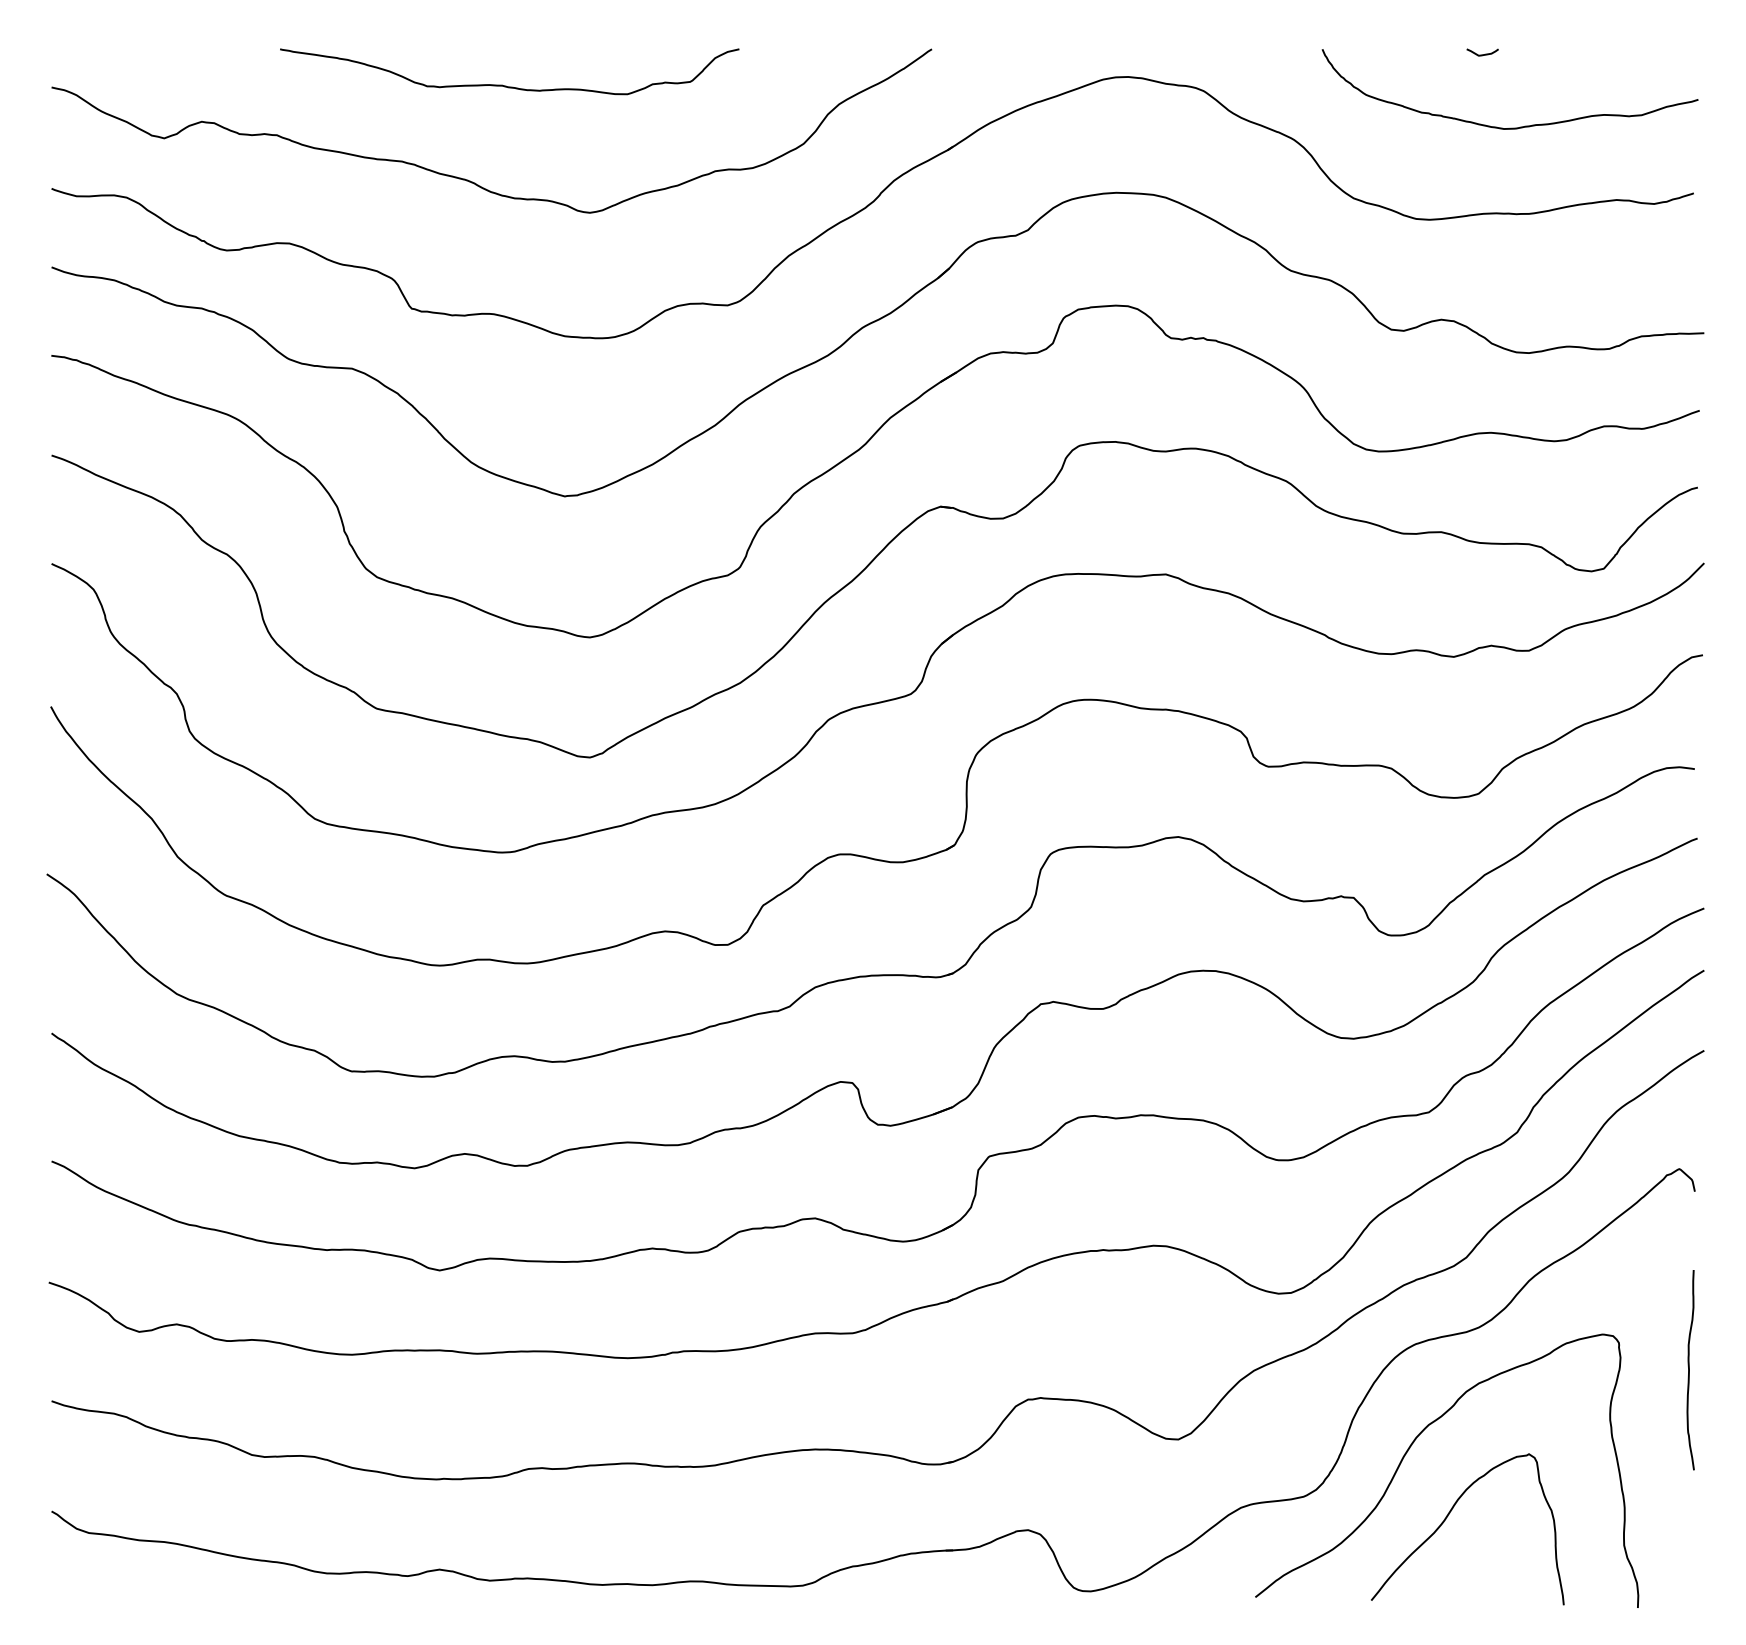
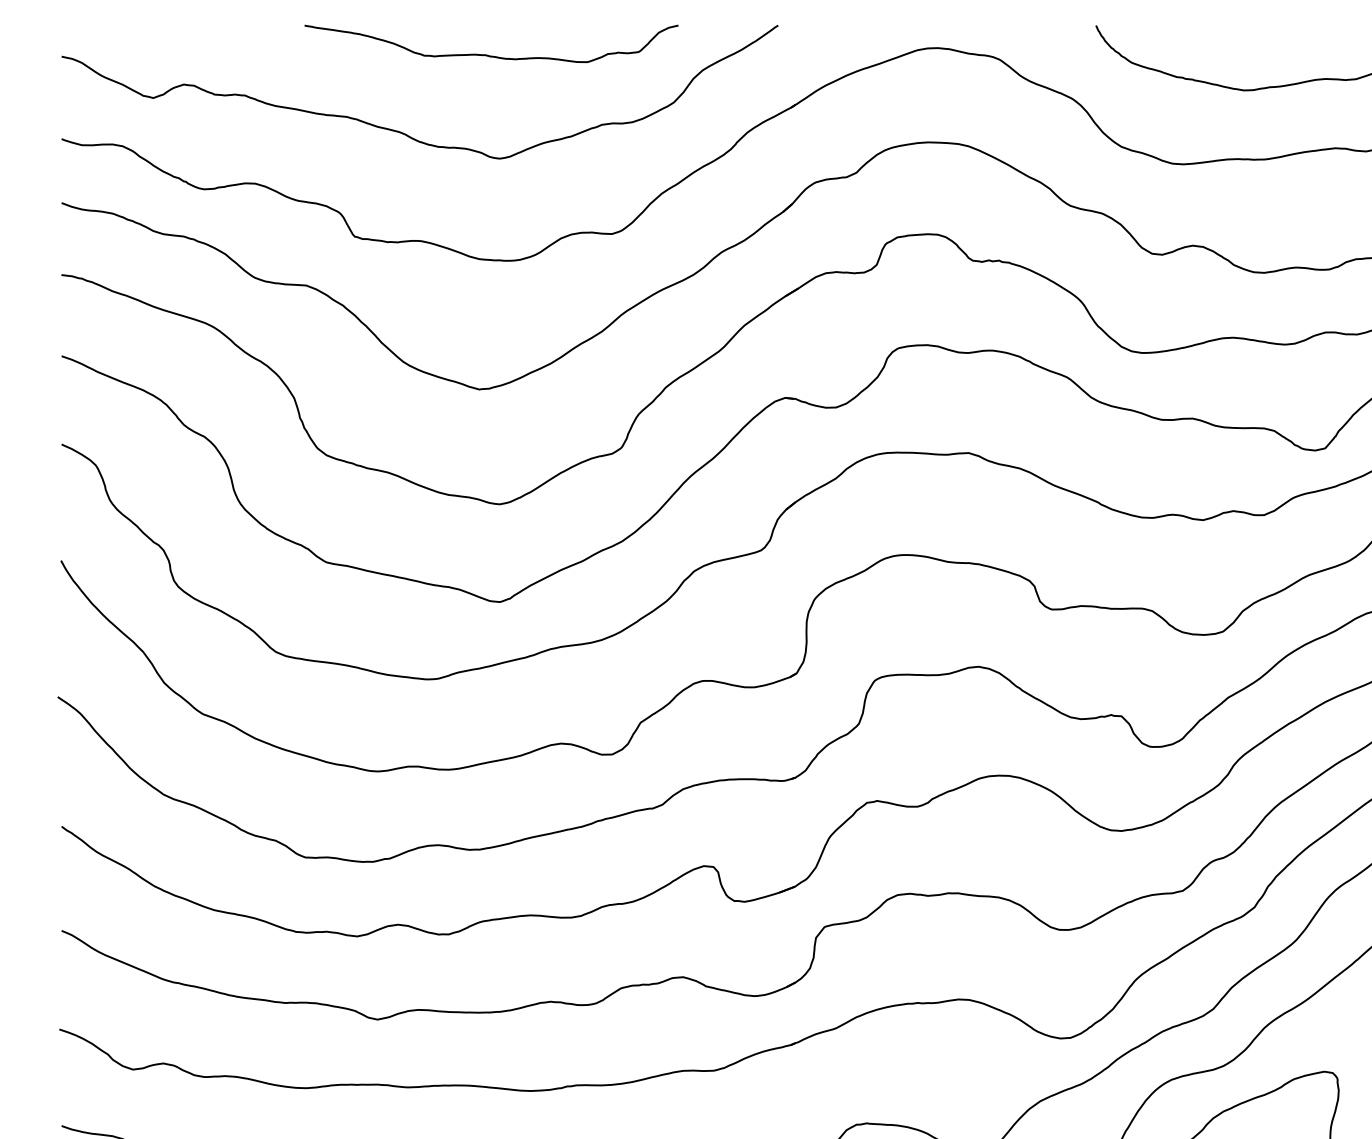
curve: (1482, 54) -> (1226, 29), removed
curve: (506, 85) -> (488, 55), moved

